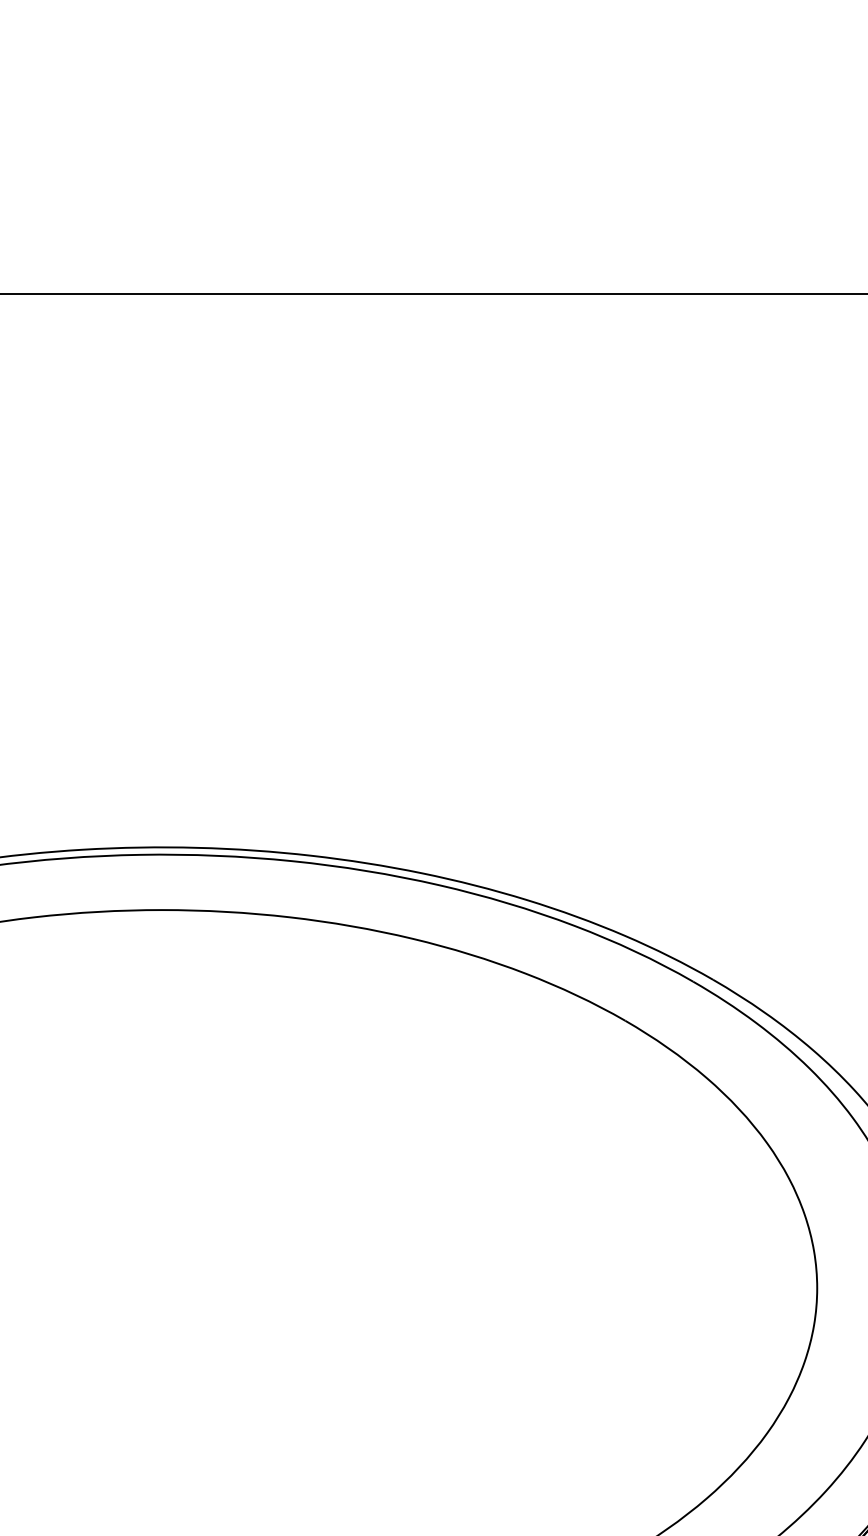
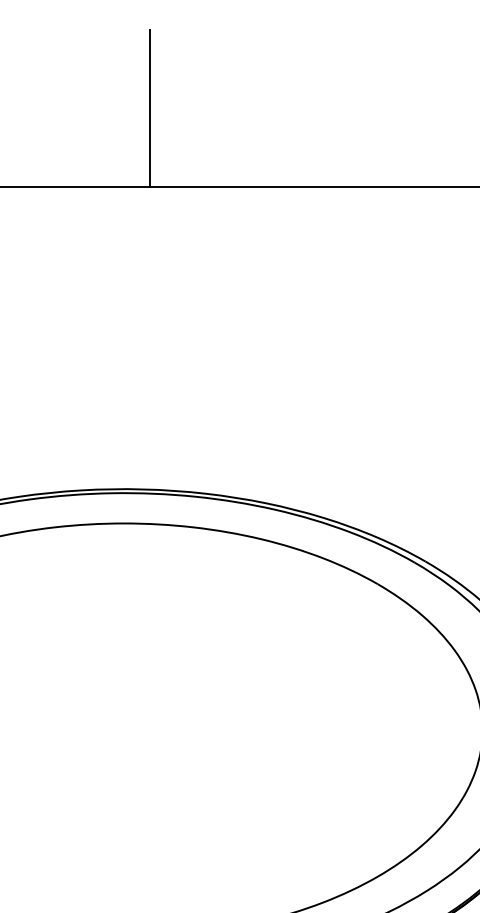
line: (210, 149) -> (150, 107), added

